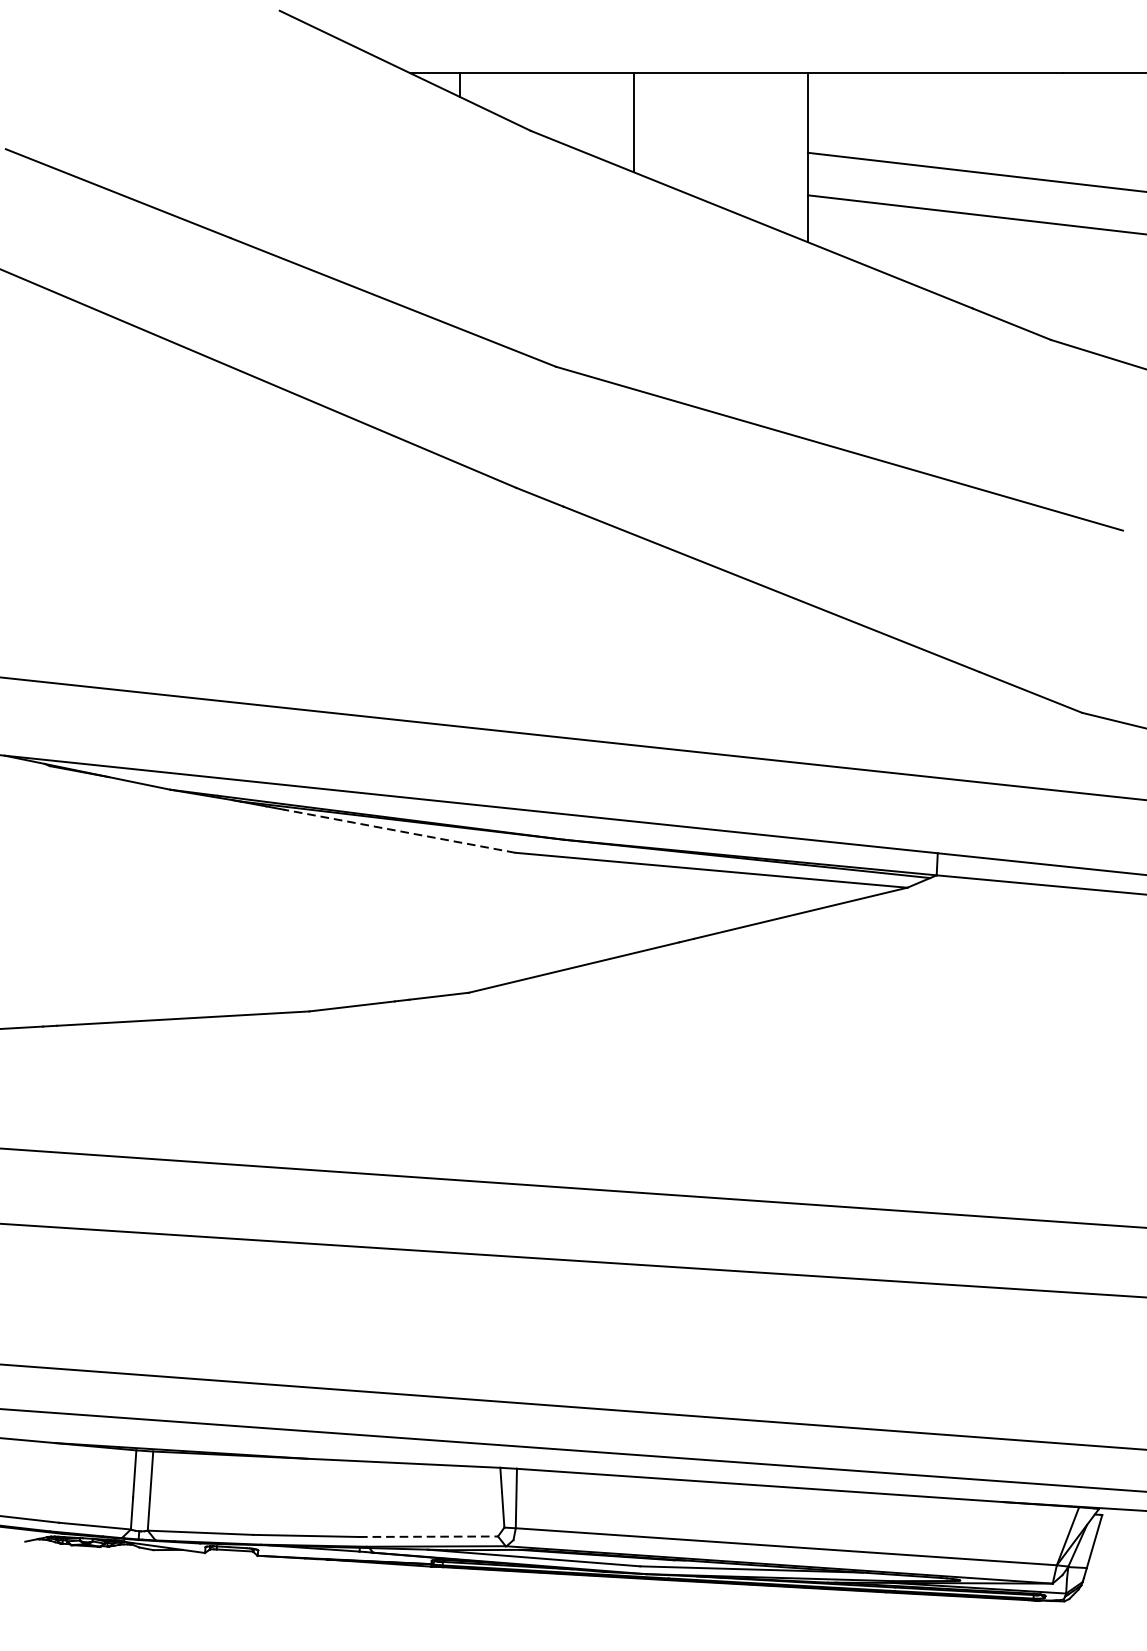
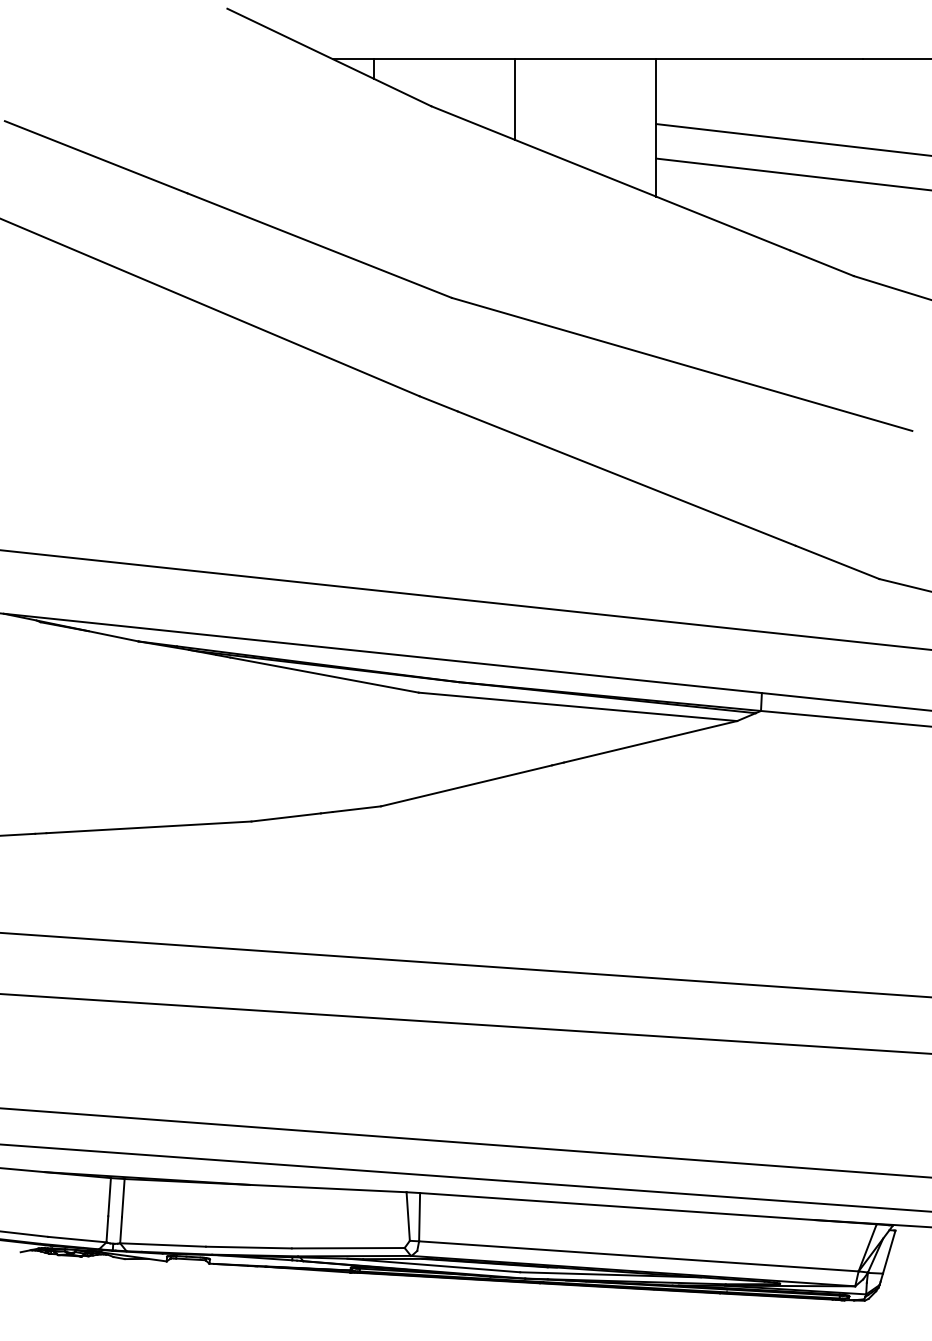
line: (399, 831) -> (324, 675), dashed -> solid
line: (428, 1537) -> (348, 1248), dashed -> solid

